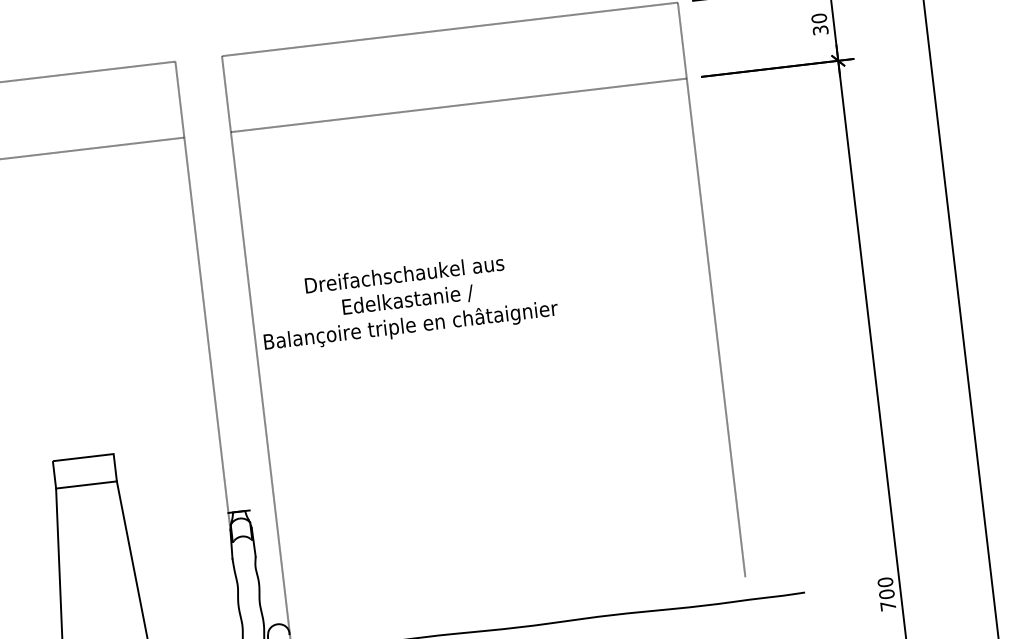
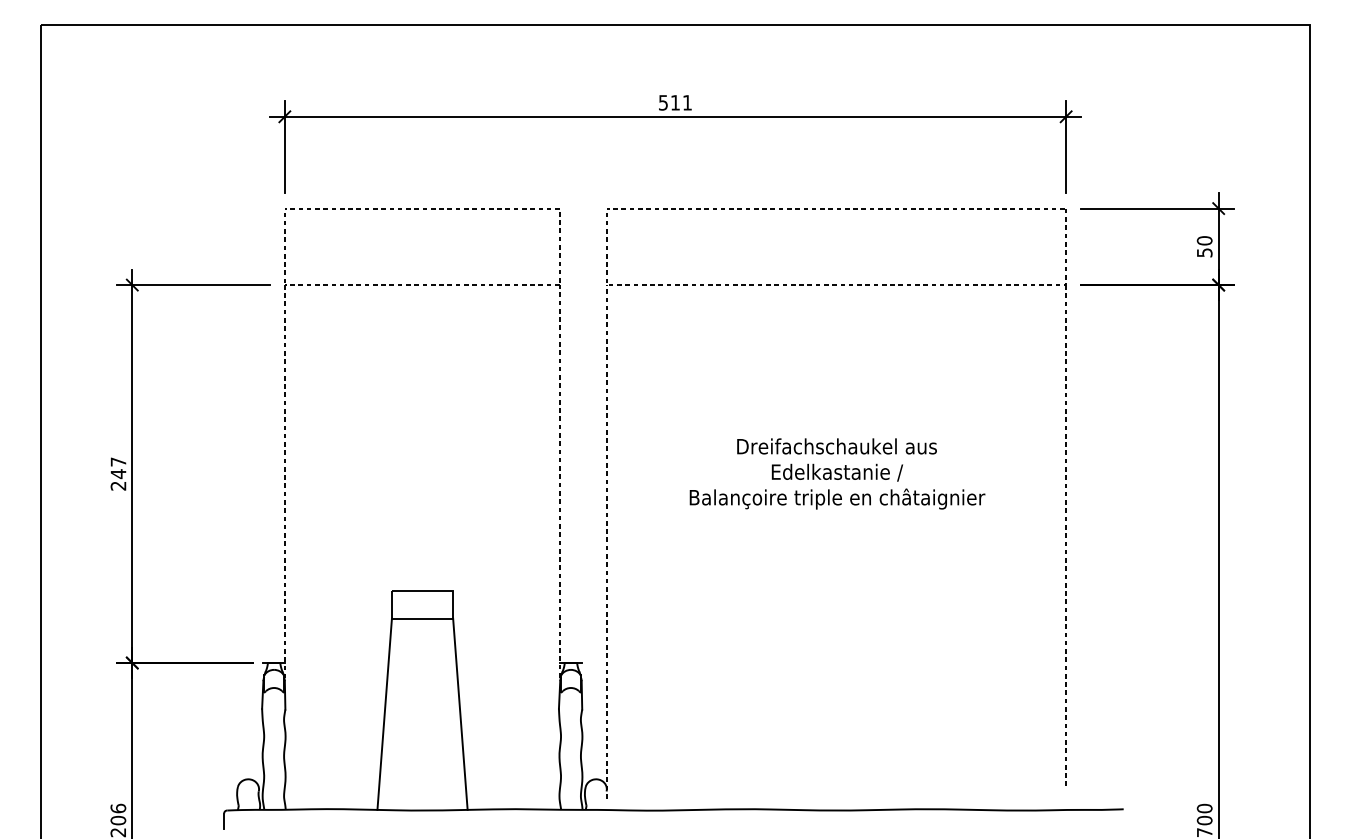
text: (819, 30) -> (1203, 252), 30 -> 50
text: (408, 301) -> (837, 473), moved

